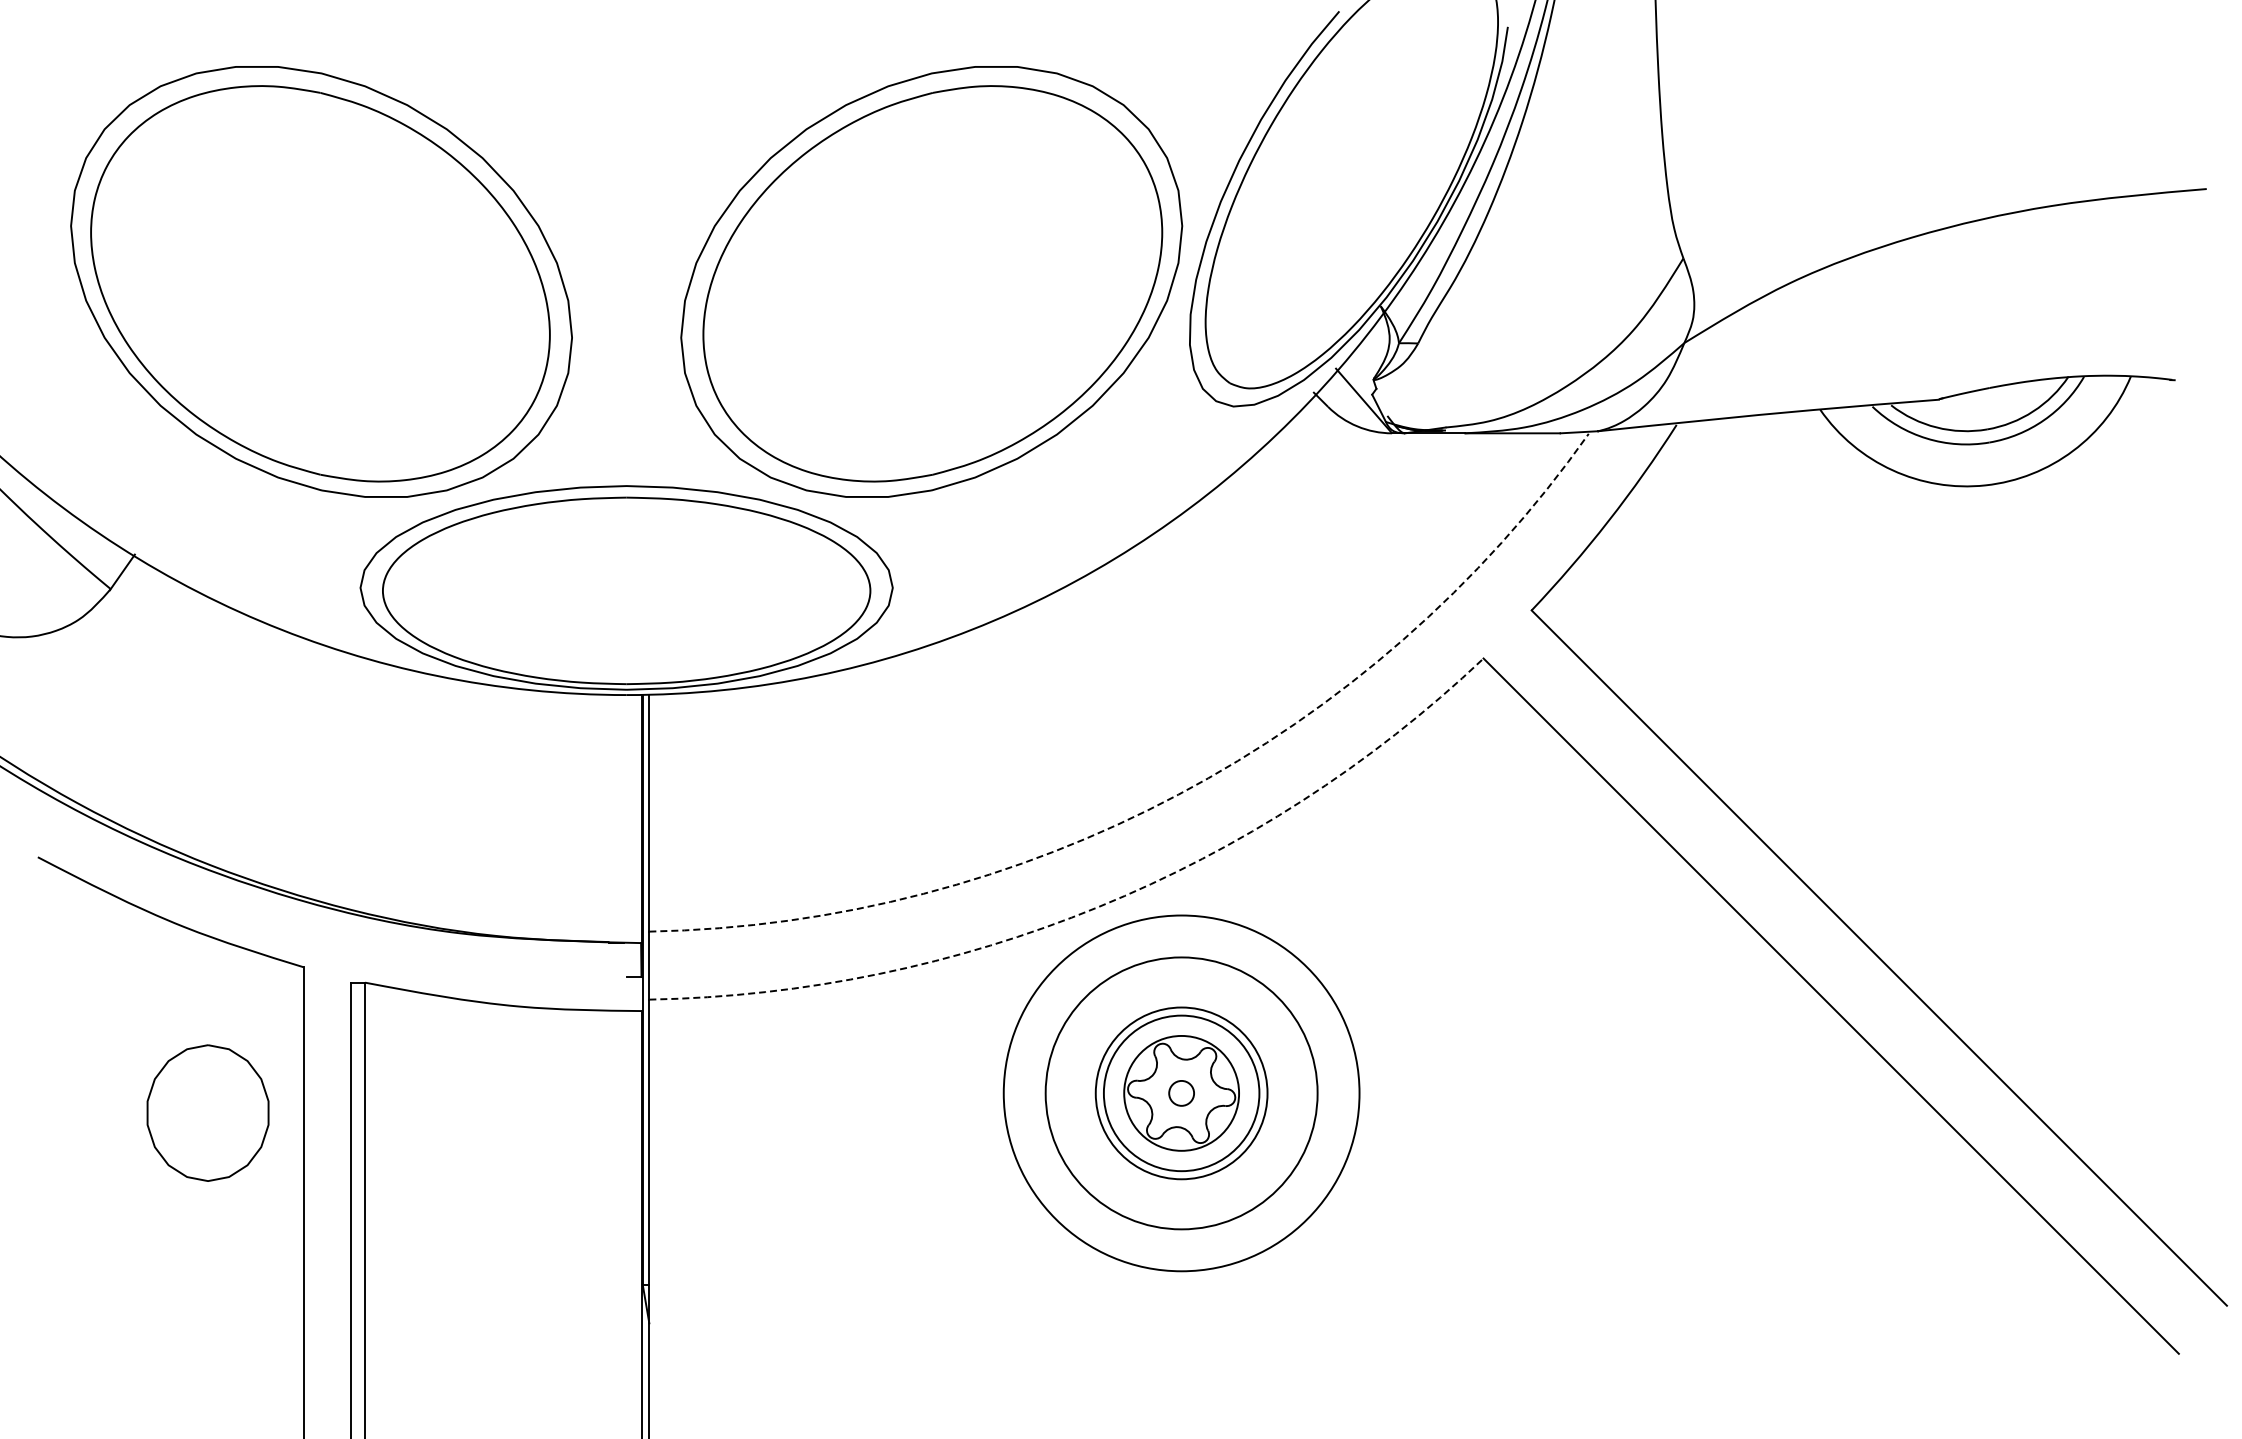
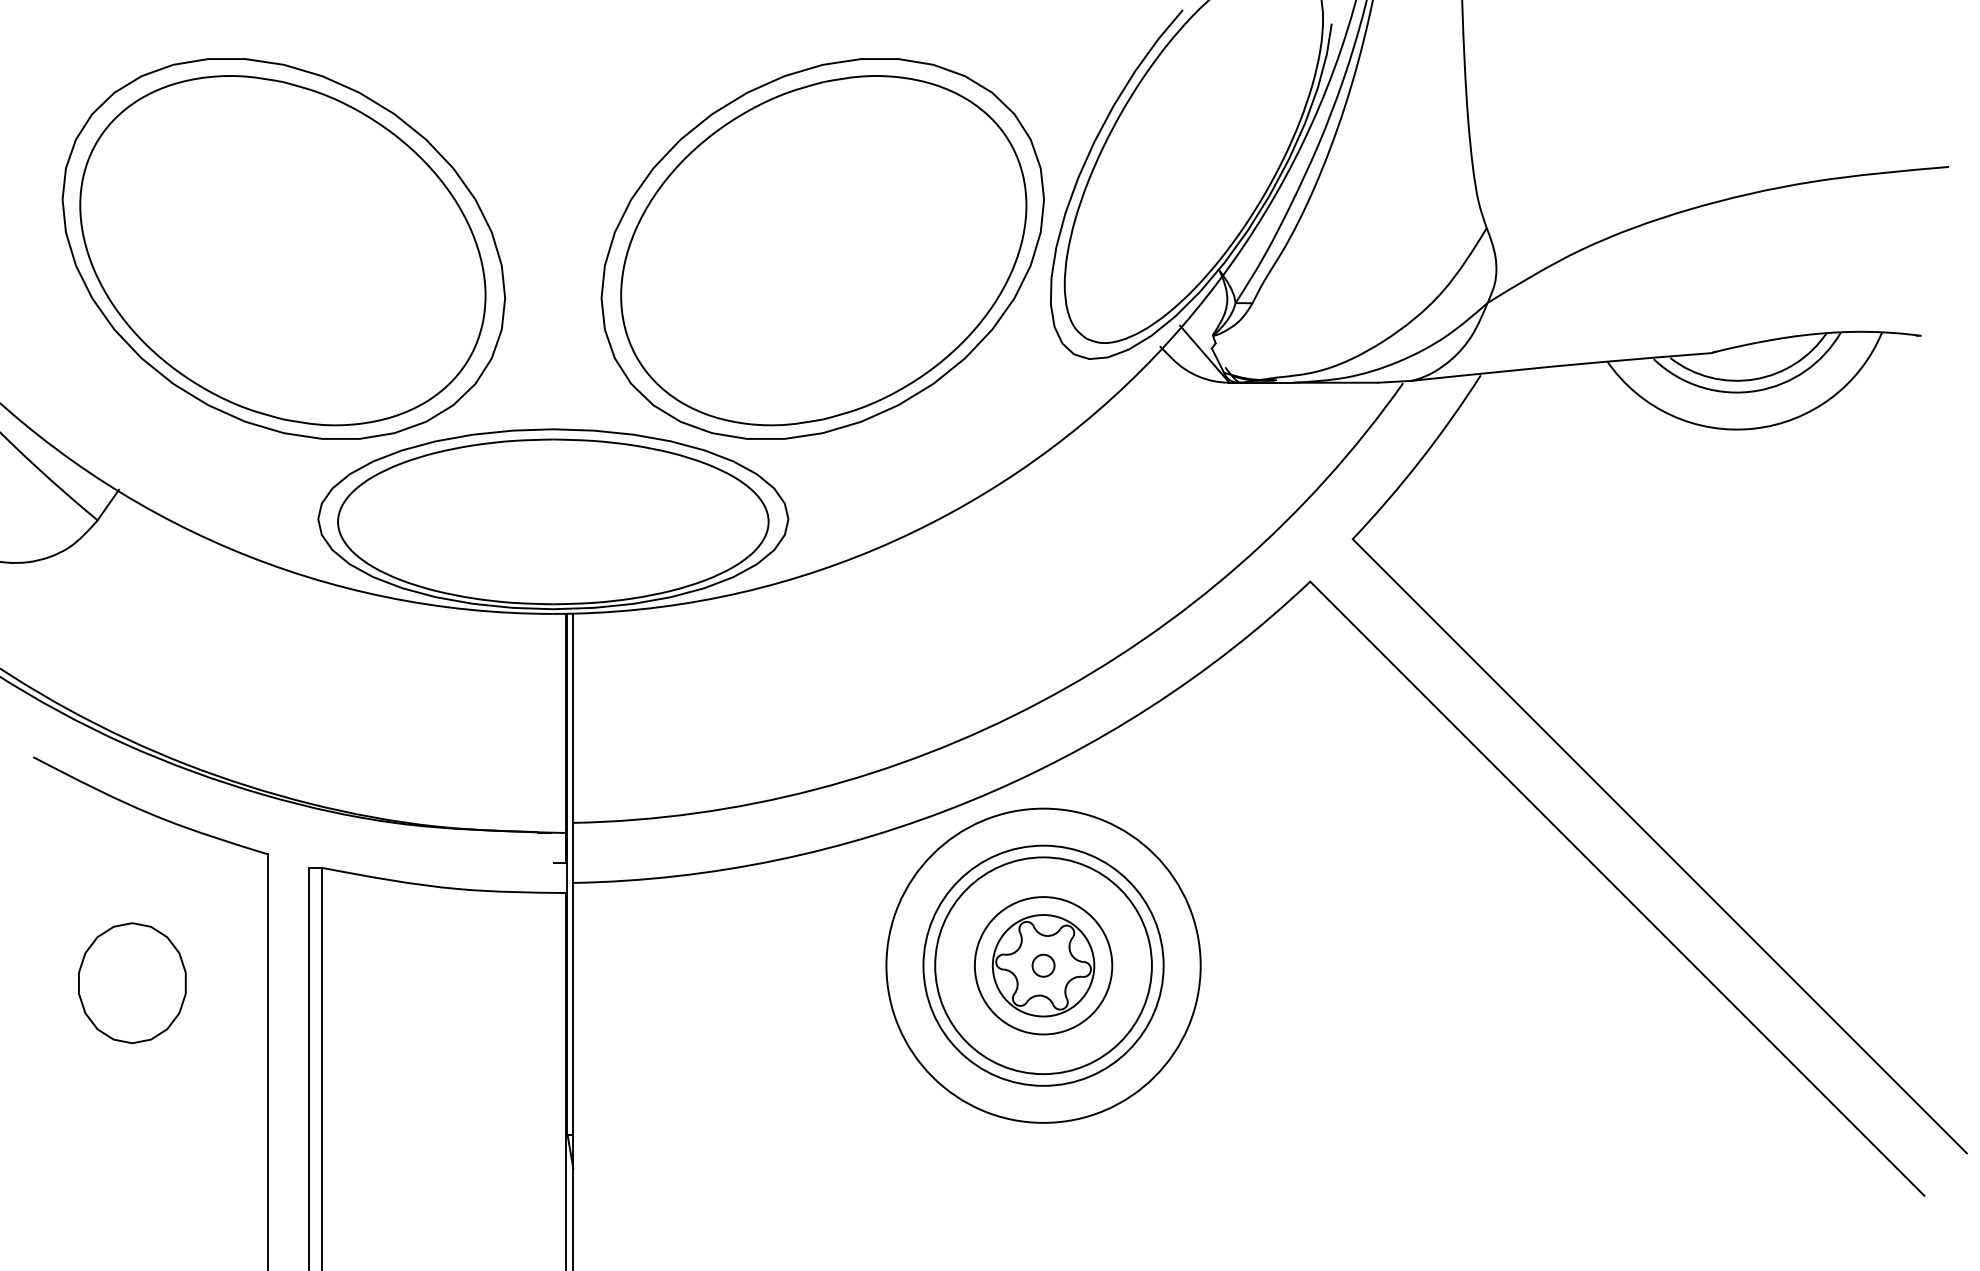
arc: (1178, 794) -> (1040, 701), dashed -> solid
arc: (1098, 907) -> (970, 801), dashed -> solid
circle: (1181, 1093) -> (1043, 965), size x1.43
part: (207, 1112) -> (131, 982), moved

